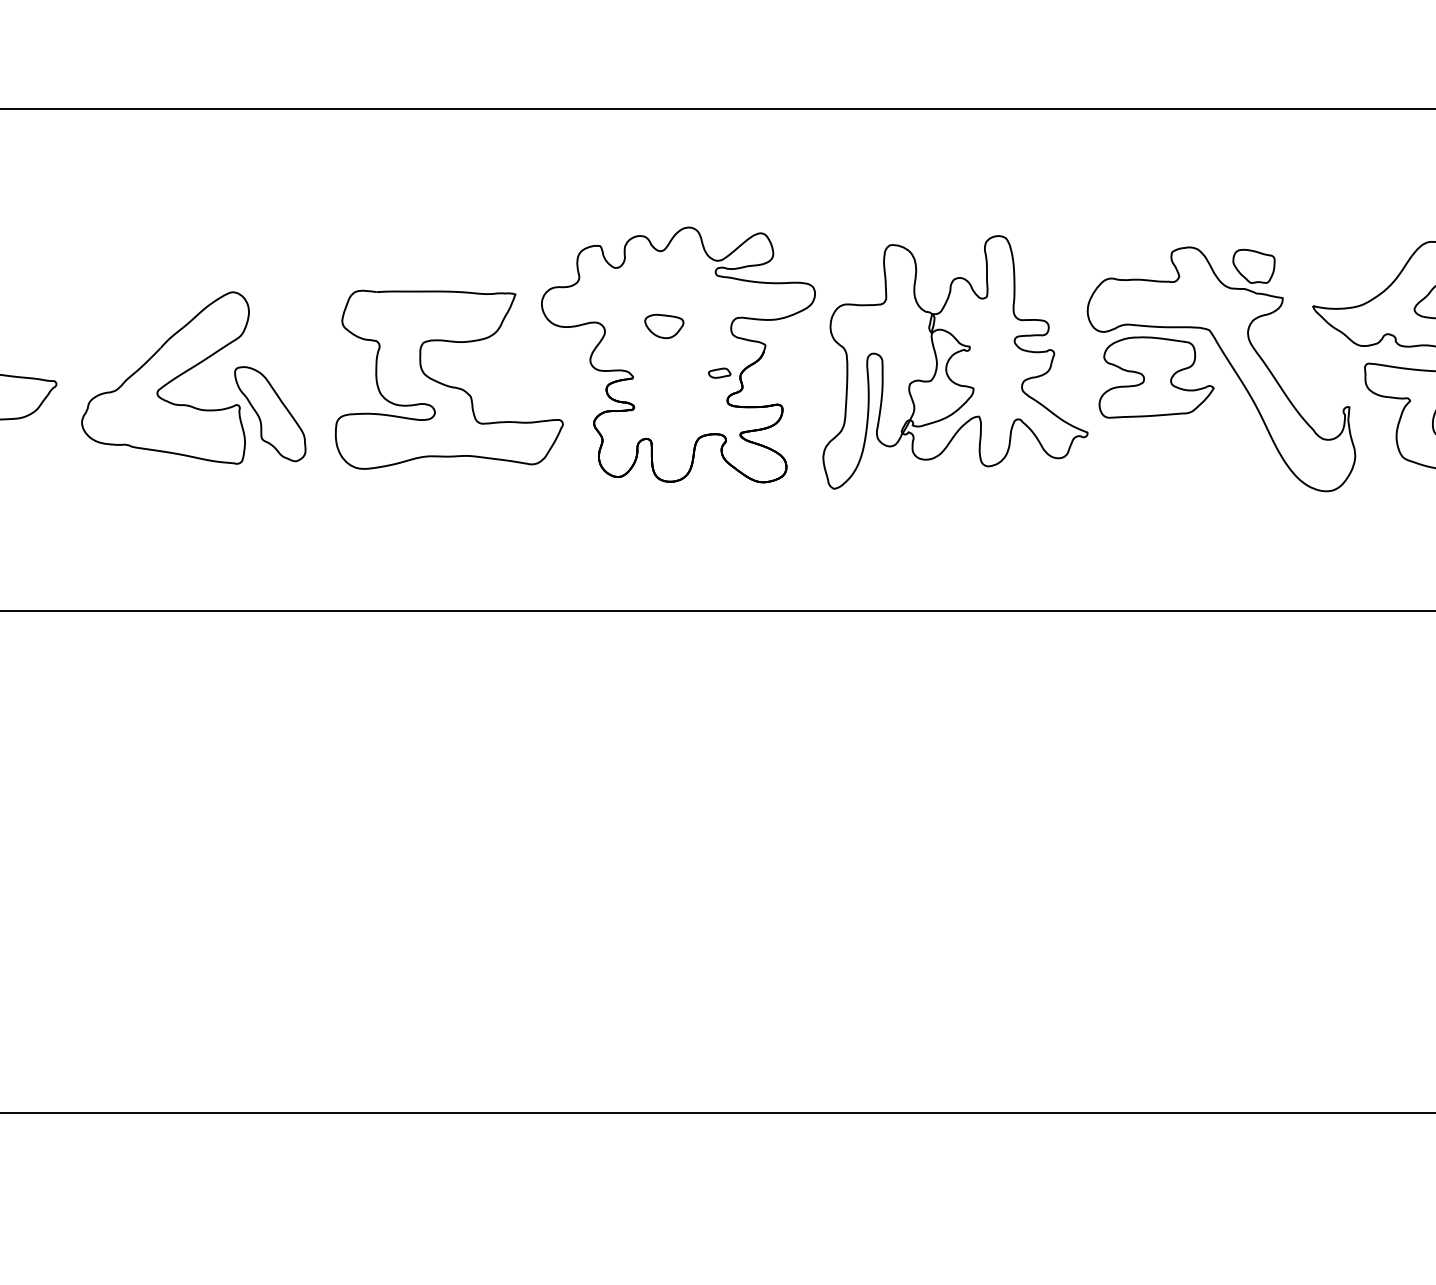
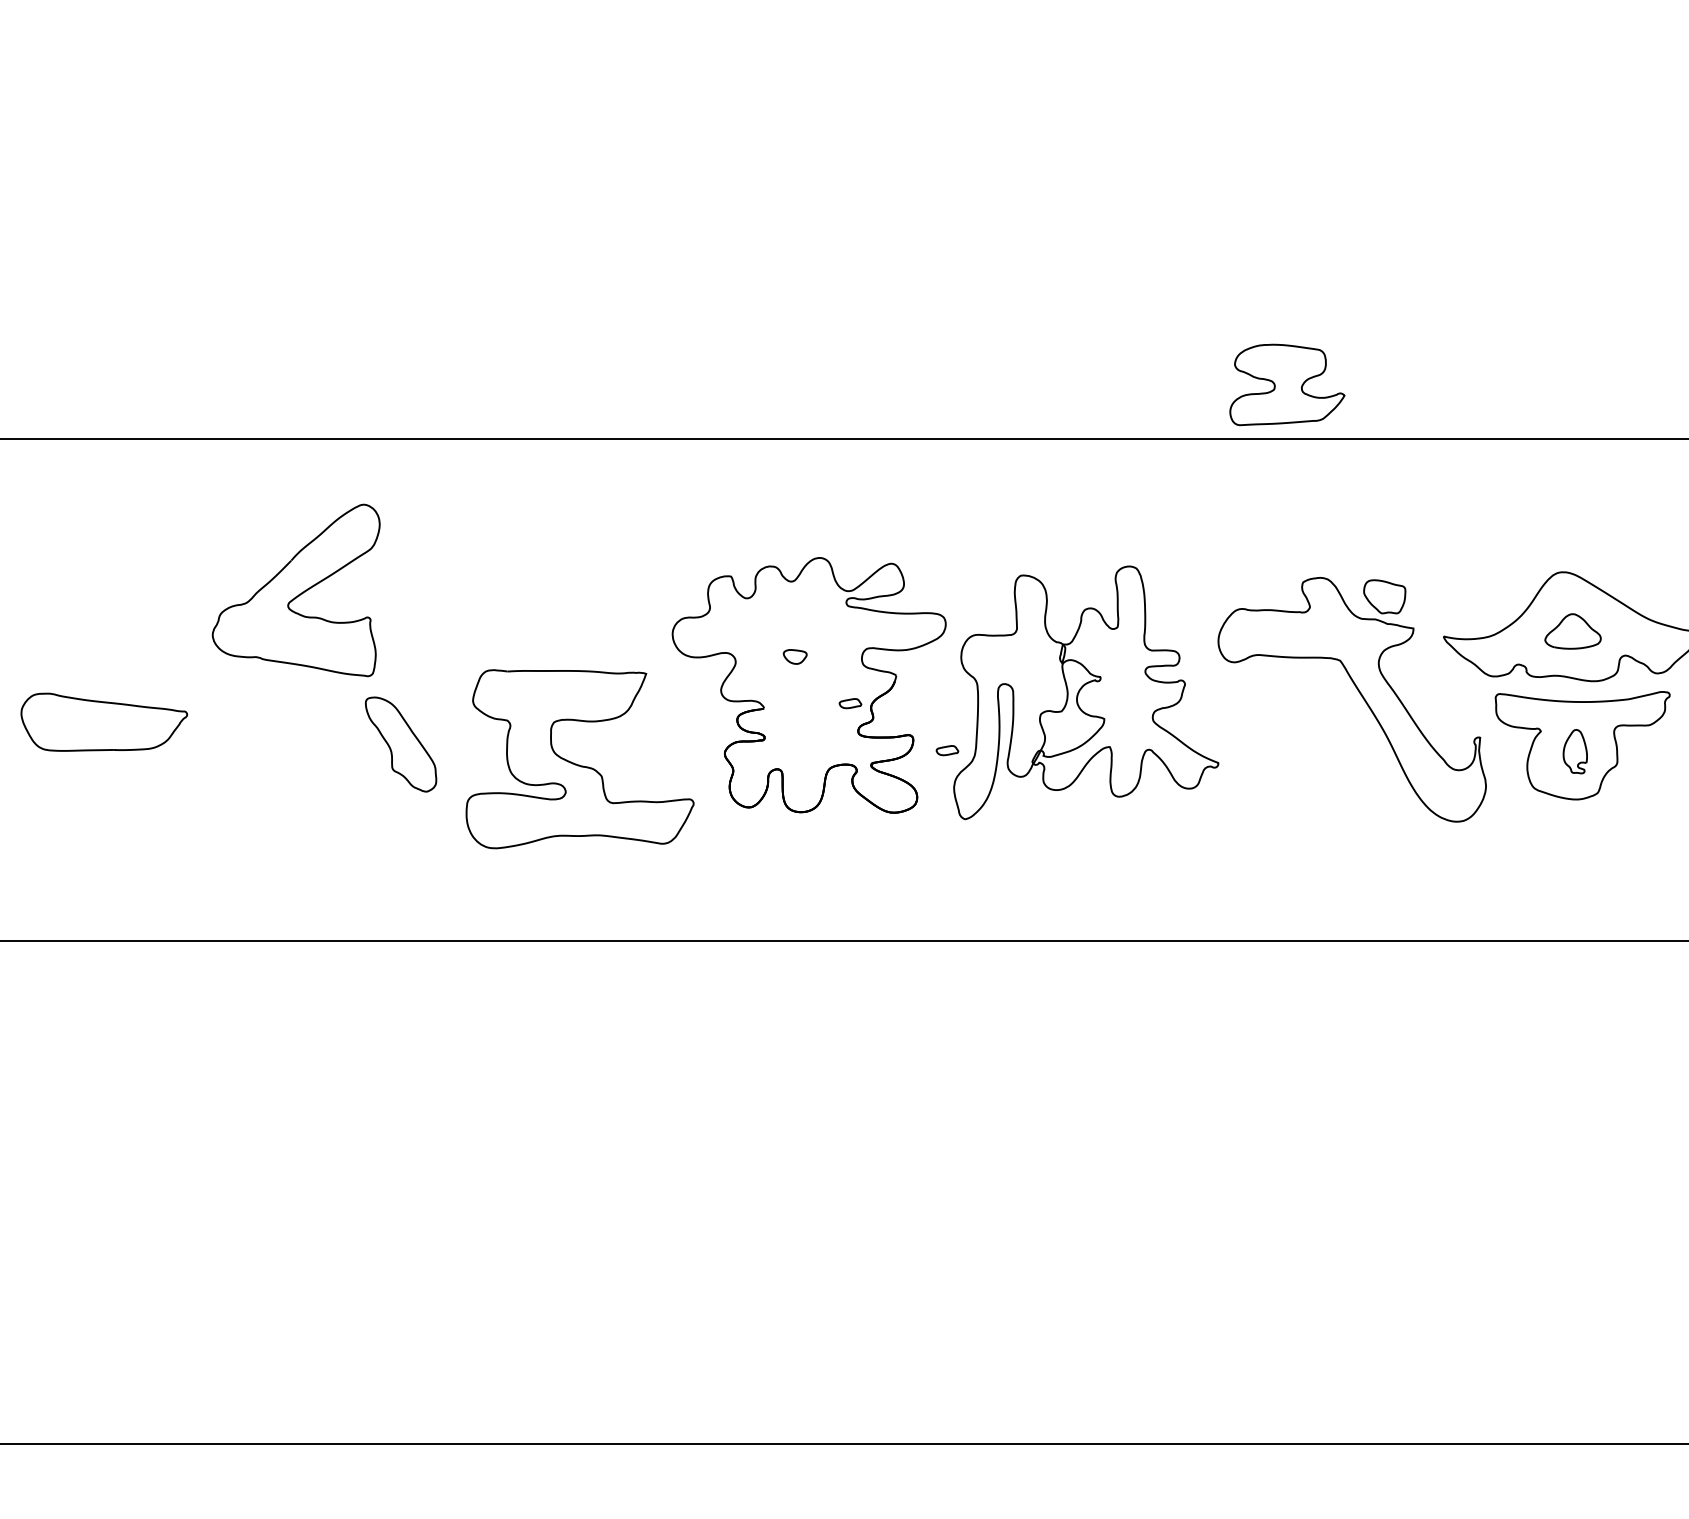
part: (664, 326) -> (795, 656), size x0.6
part: (1156, 377) -> (1287, 384), moved
curve: (168, 381) -> (299, 593), moved
curve: (445, 384) -> (576, 763), moved
part: (816, 420) -> (947, 750), added

